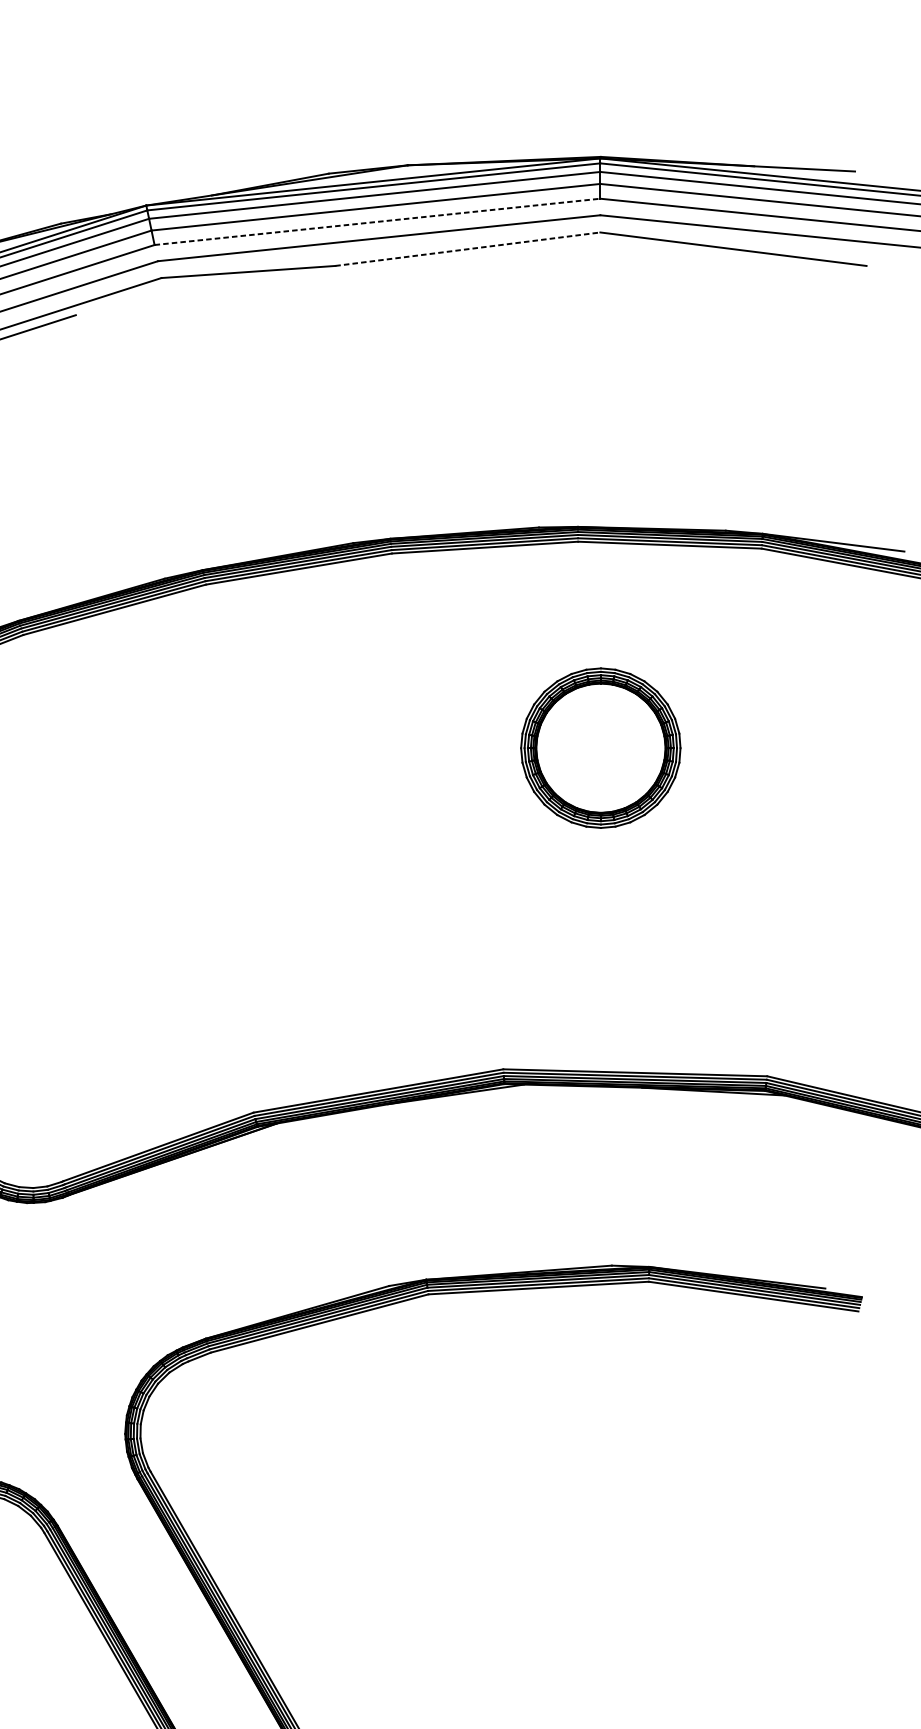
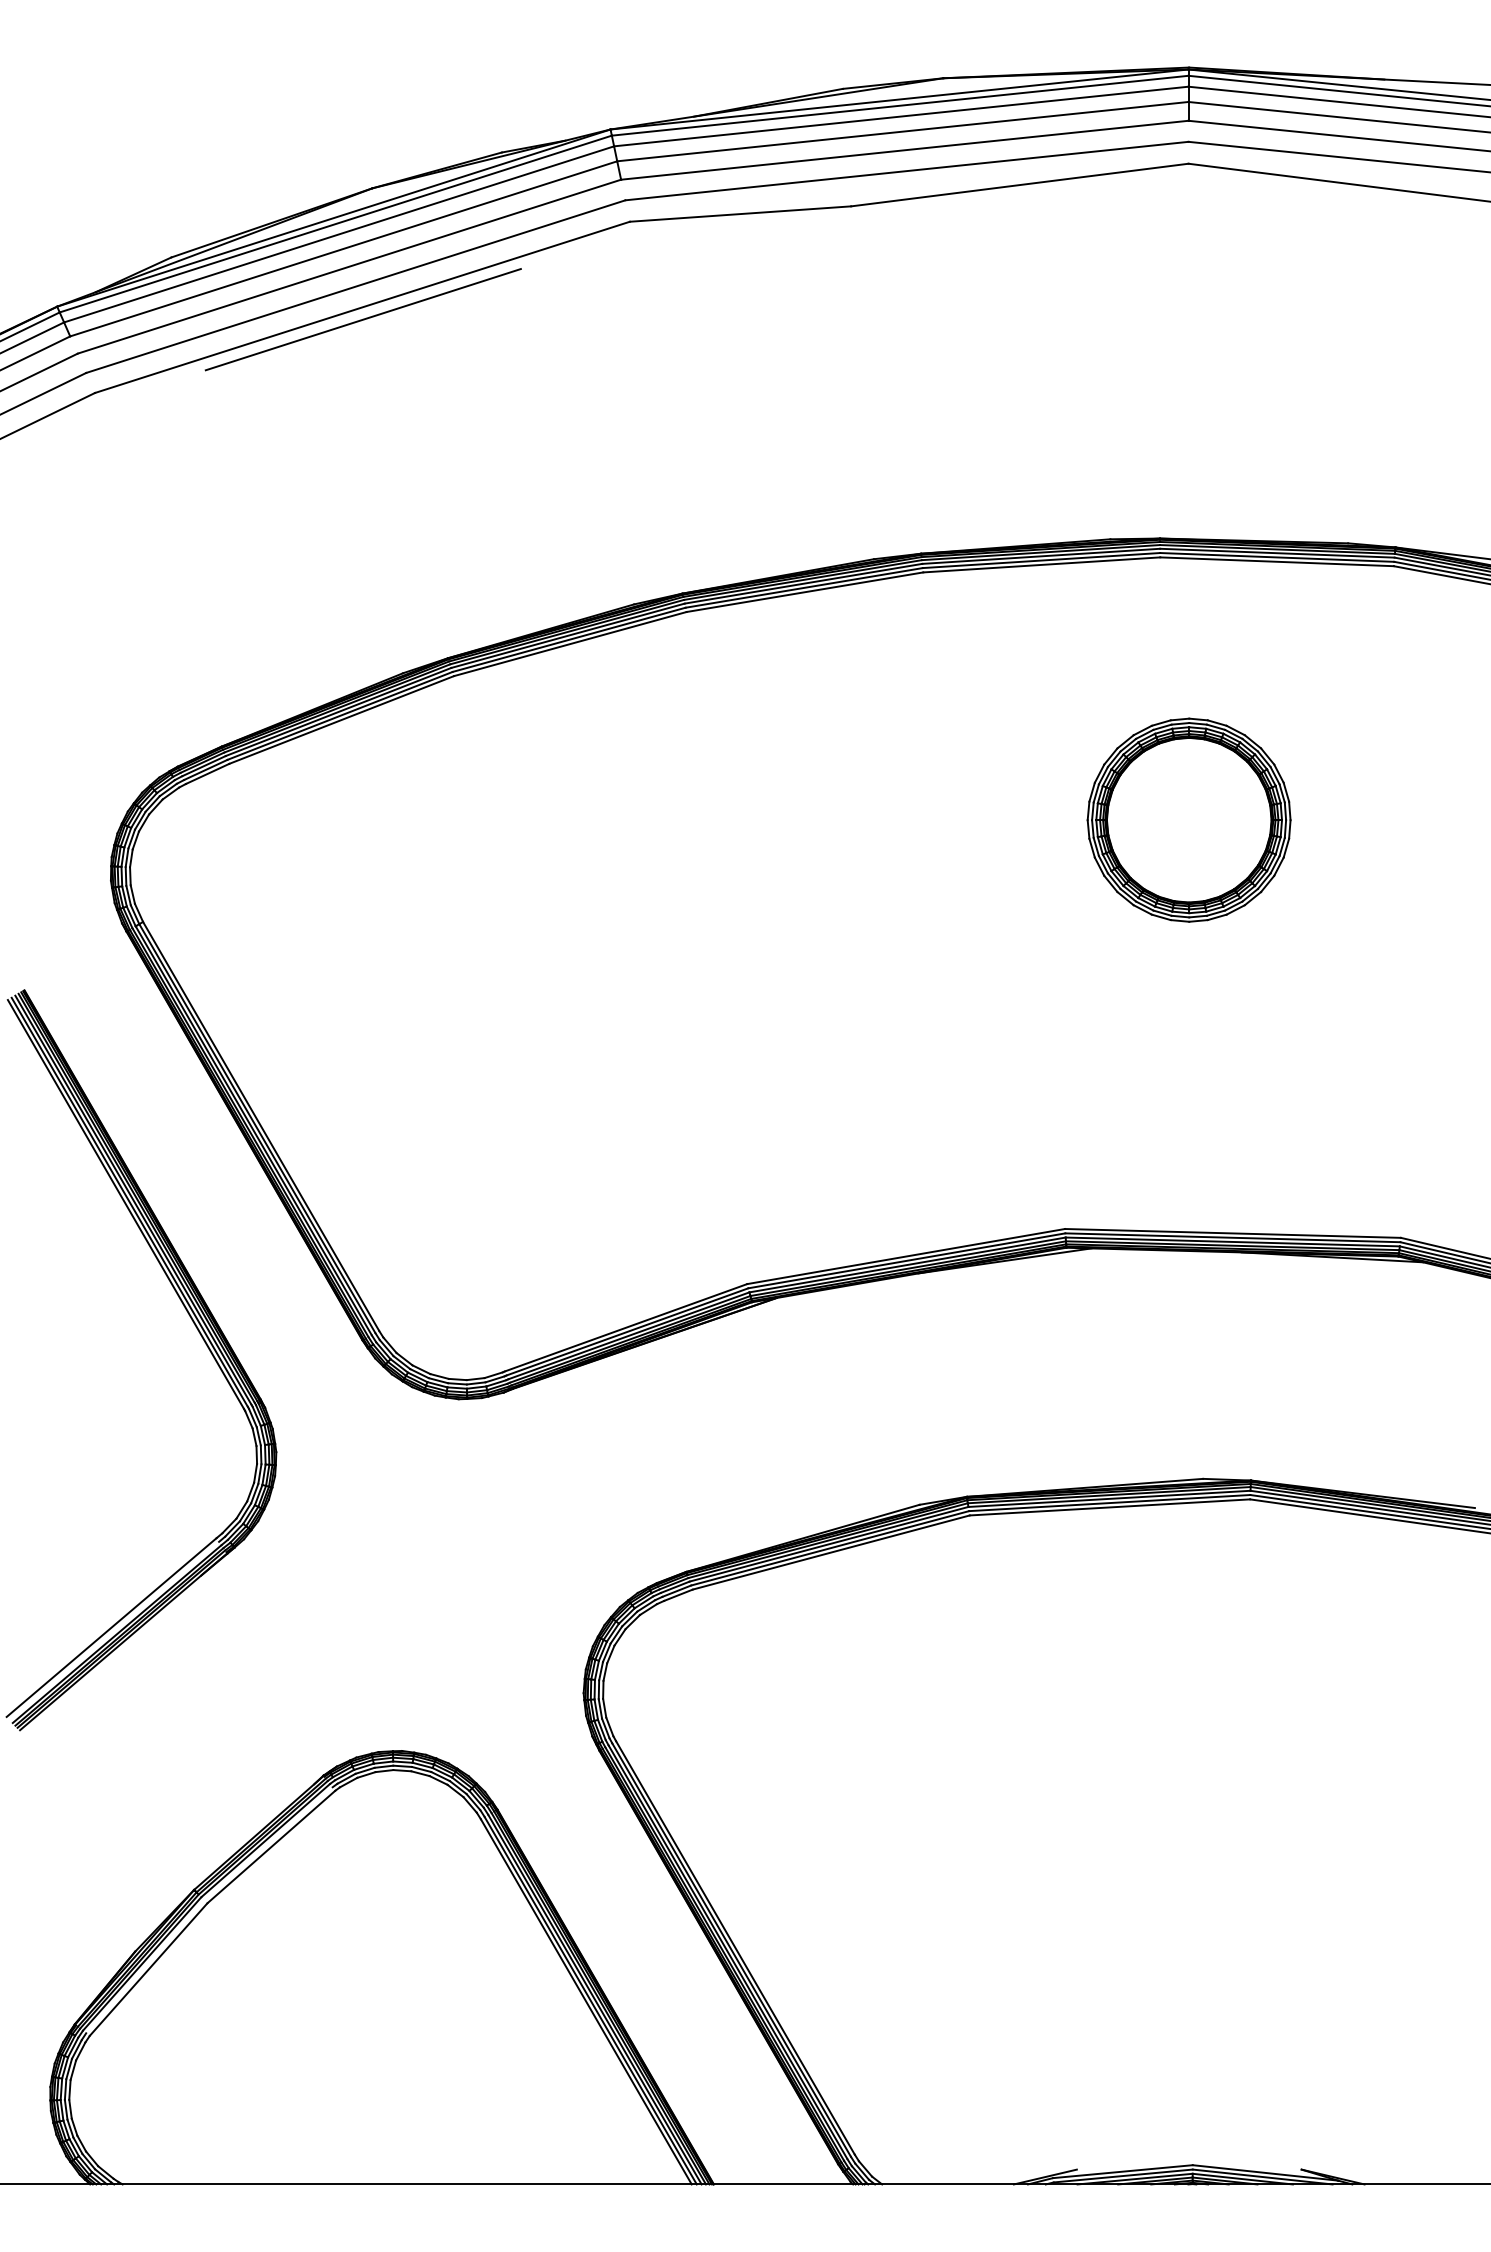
line: (378, 222) -> (905, 150), dashed -> solid
line: (468, 249) -> (1020, 185), dashed -> solid

